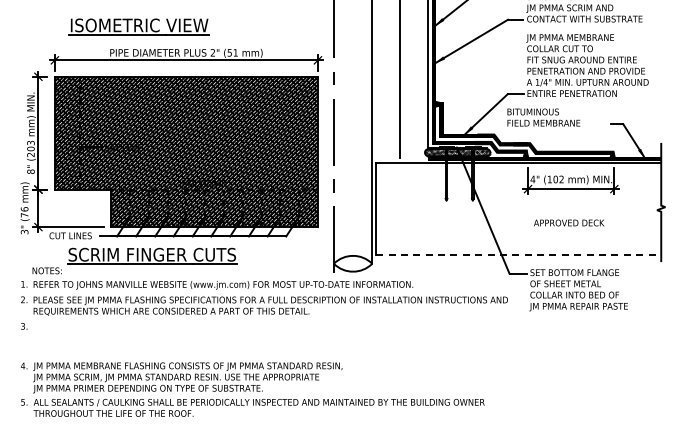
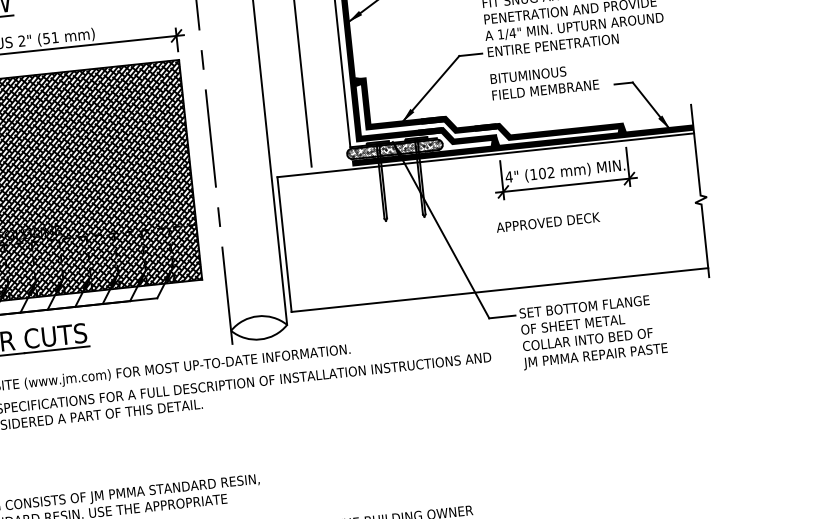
text: (543, 117) -> (544, 81), moved
text: (569, 222) -> (548, 221), moved
line: (518, 255) -> (499, 290), dashed -> solid

